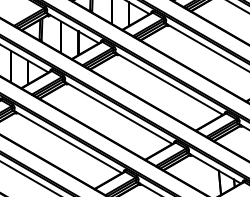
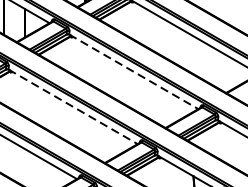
line: (169, 84) -> (134, 72), solid -> dashed
line: (119, 113) -> (74, 107), solid -> dashed

